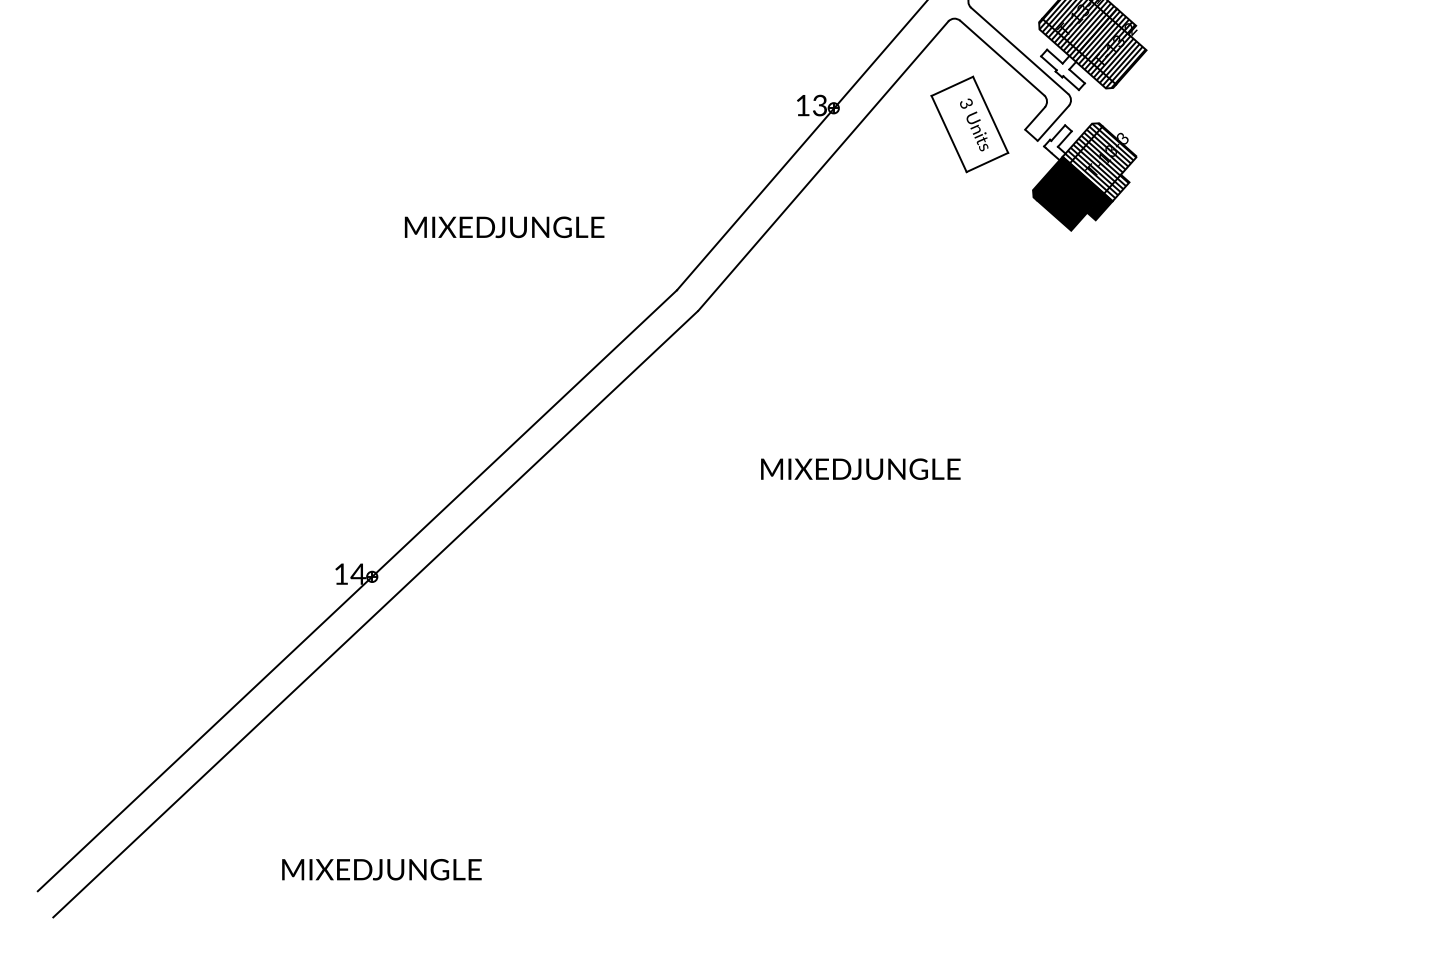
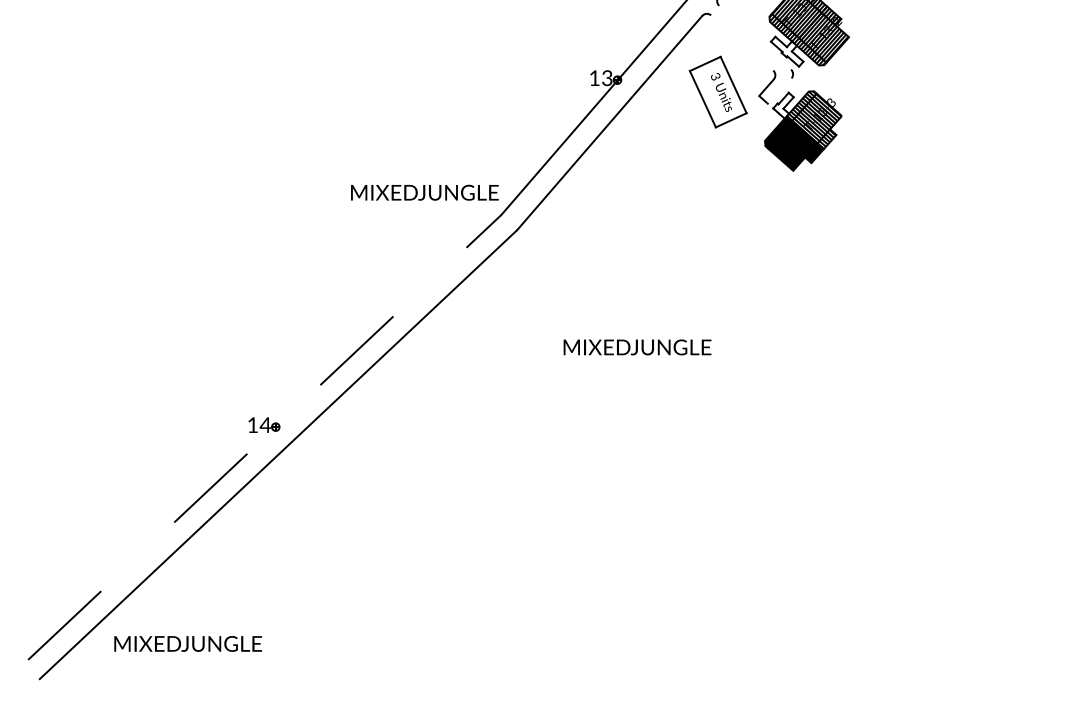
line: (1019, 50) -> (755, 37), removed
line: (1002, 57) -> (742, 42), removed
line: (1052, 122) -> (779, 90), removed
text: (504, 227) -> (424, 192), moved
line: (357, 590) -> (264, 437), solid -> dashed
text: (381, 869) -> (187, 643), moved

